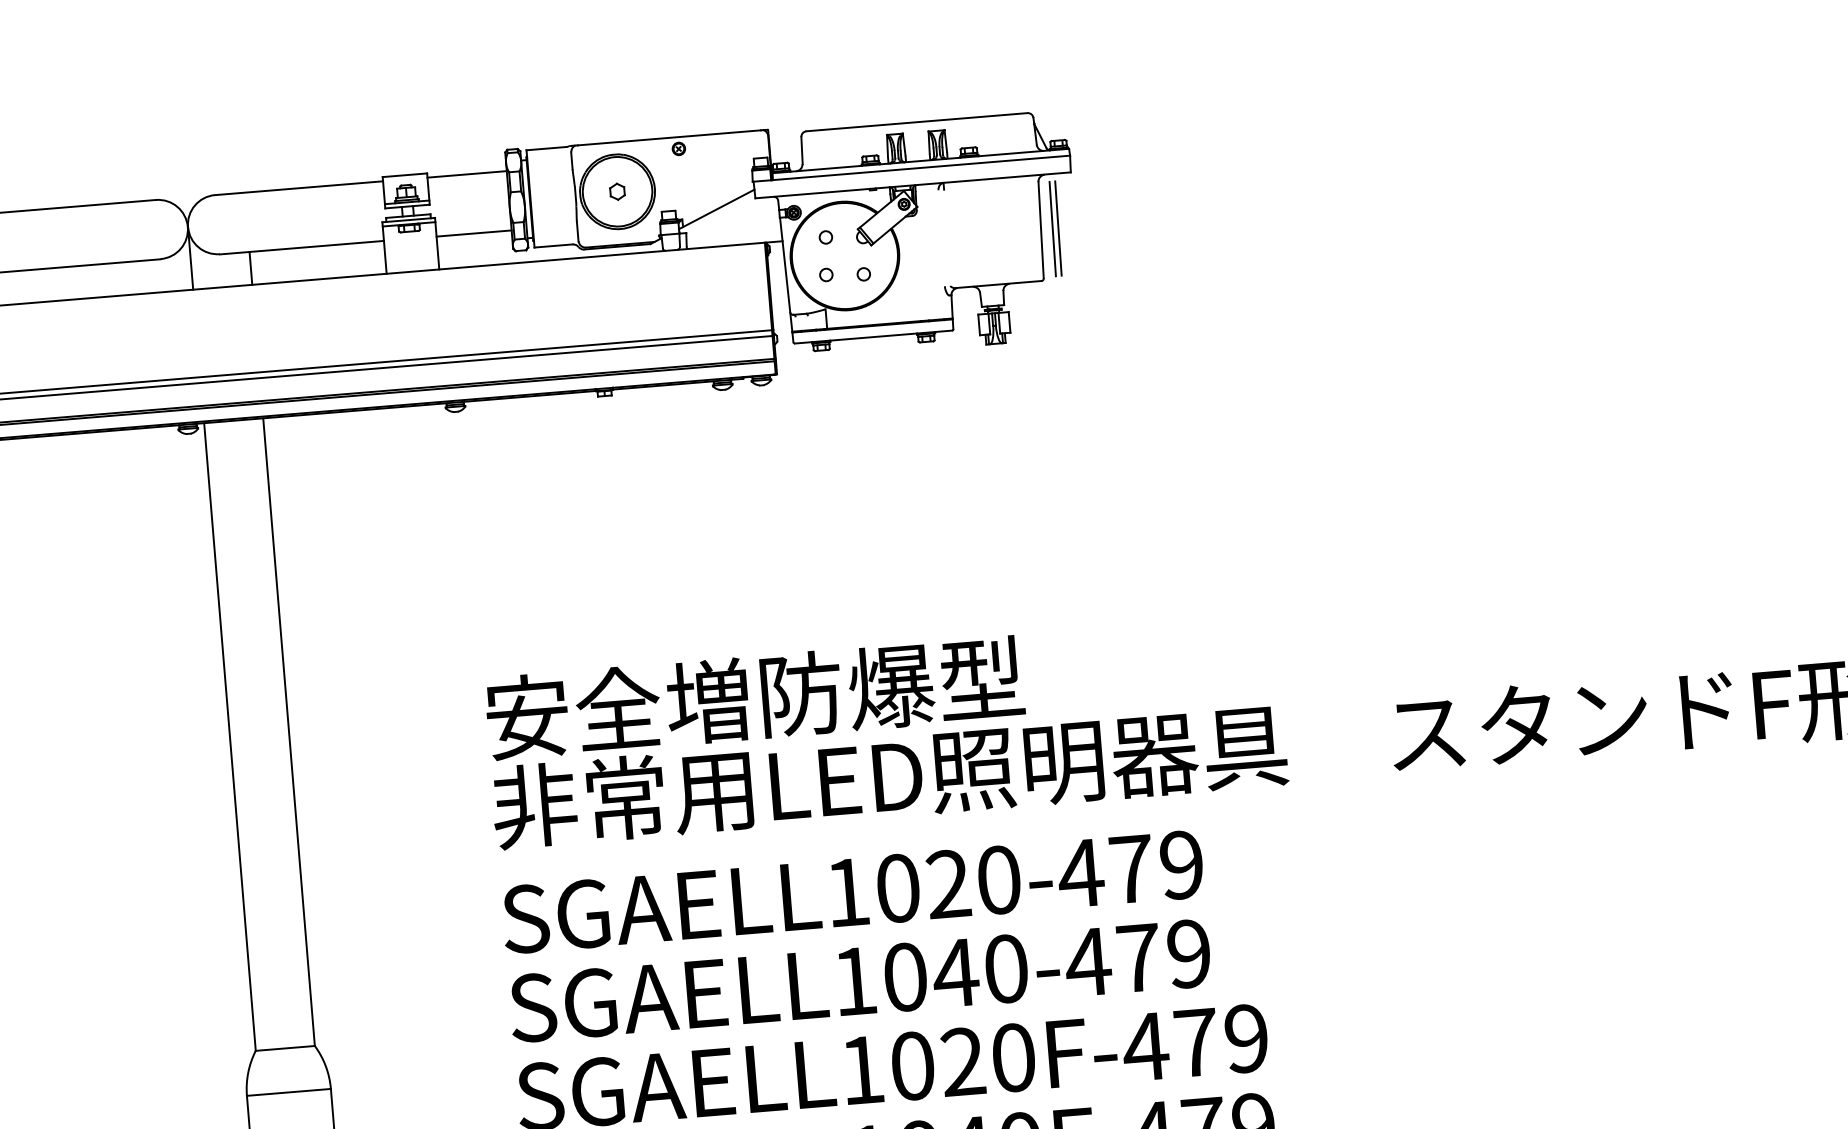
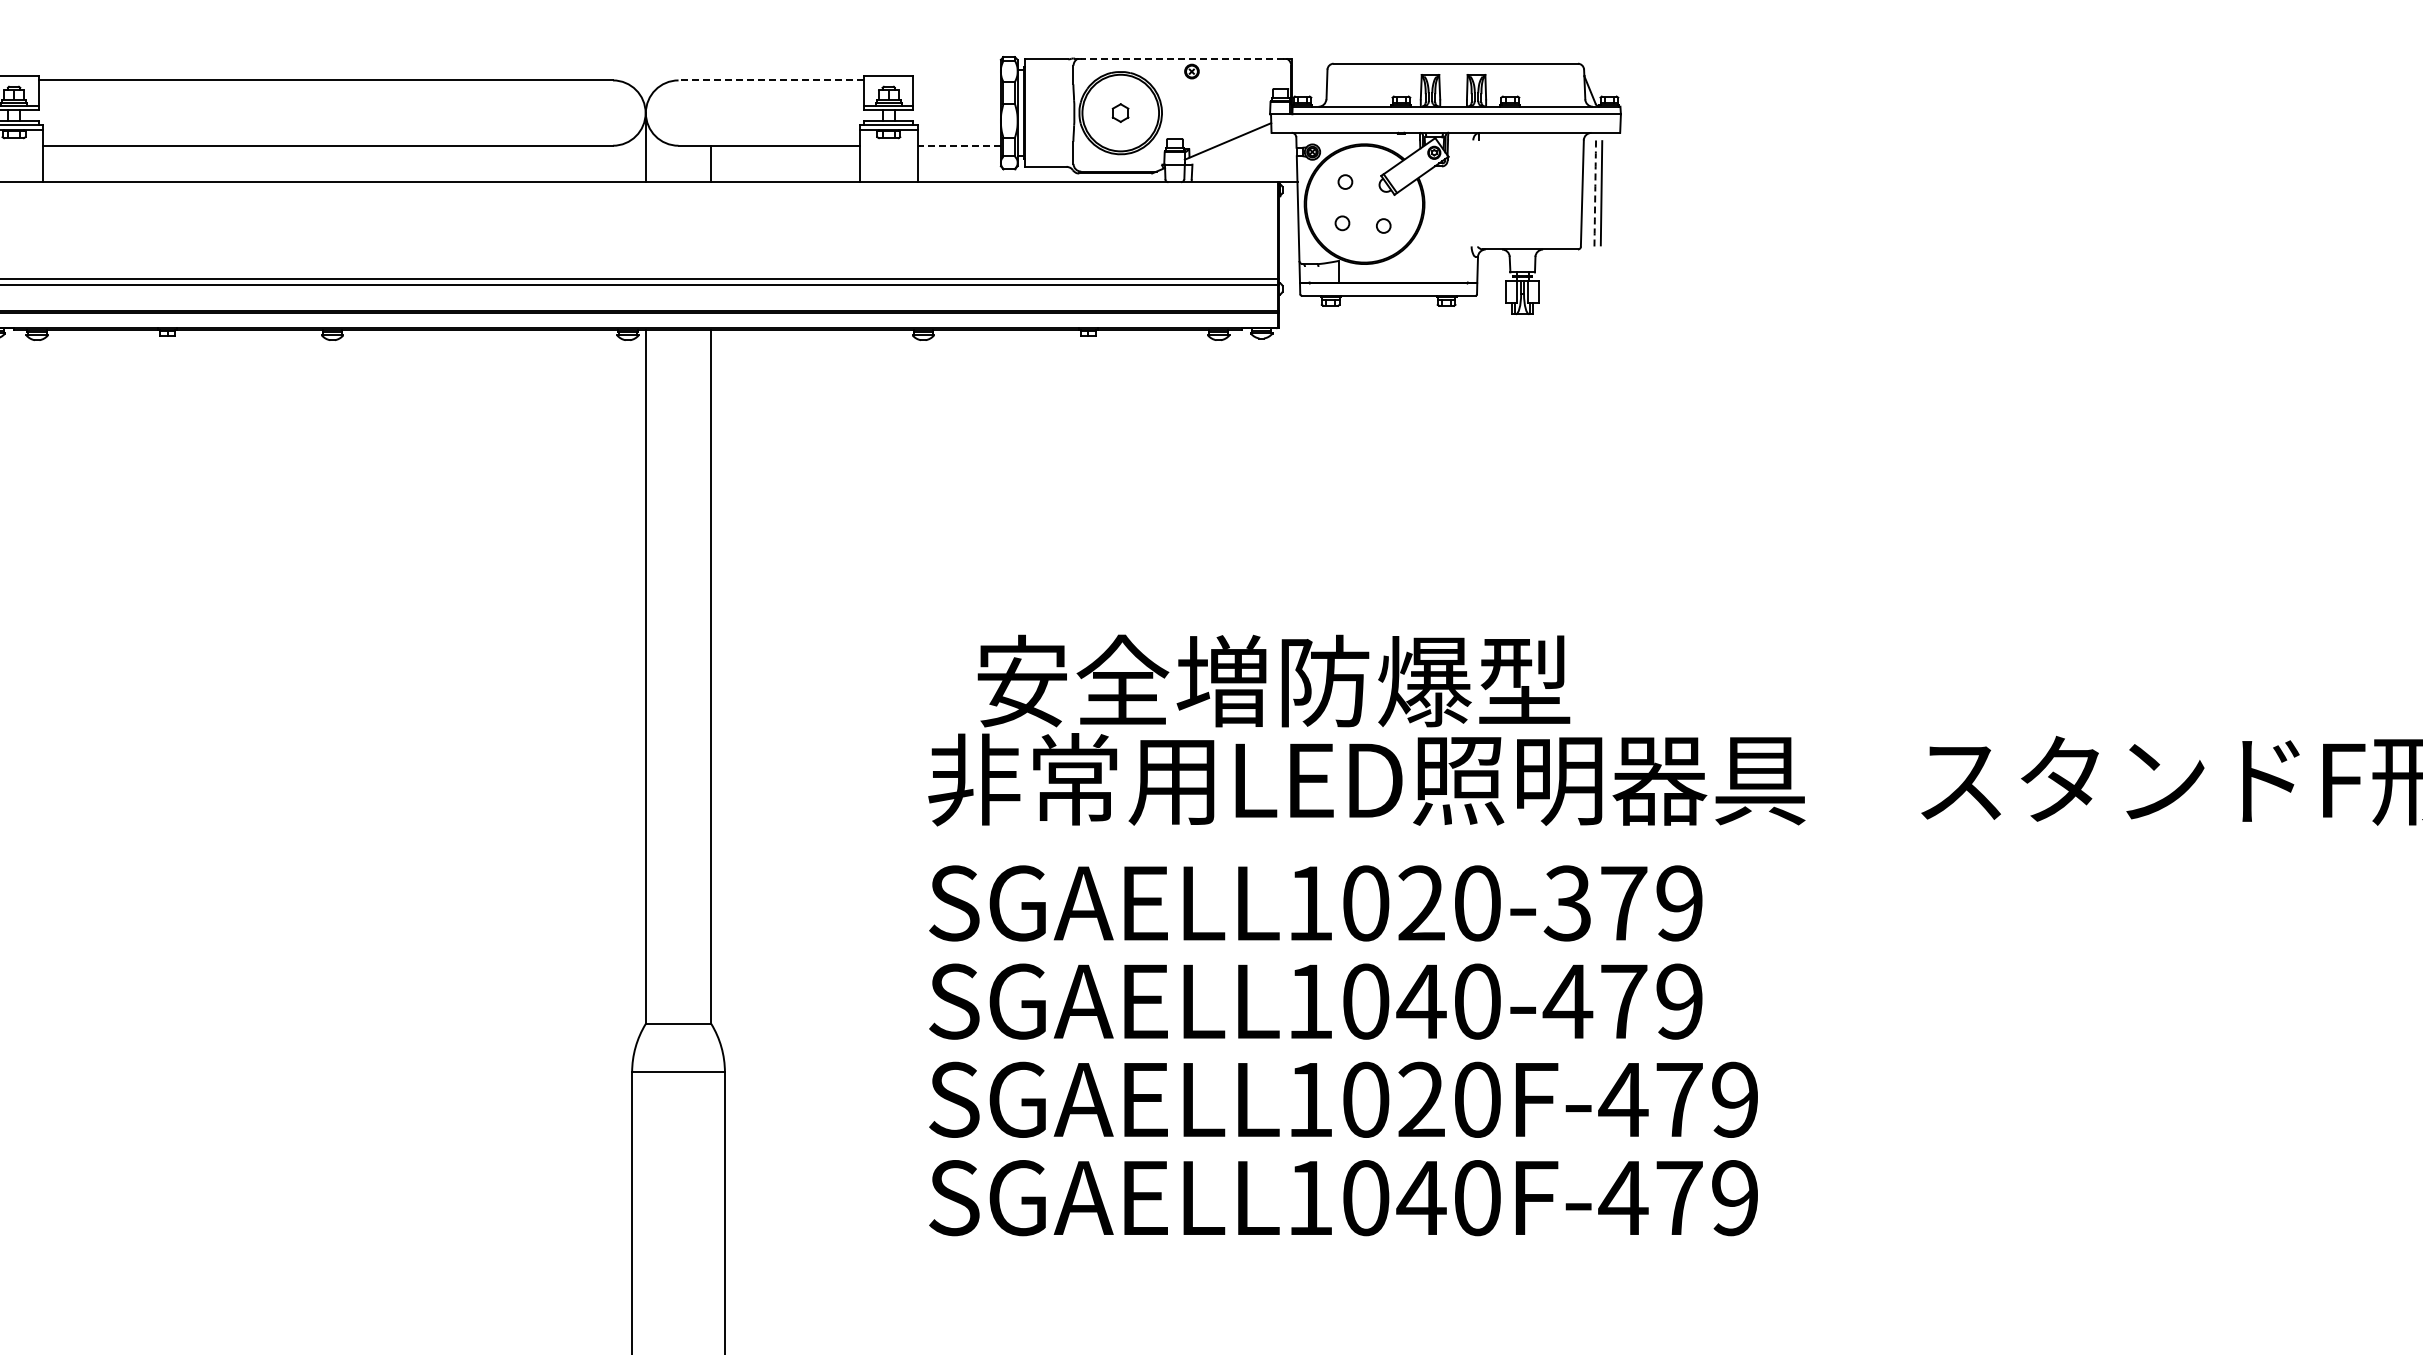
line: (668, 137) -> (1181, 58), solid -> dashed
line: (466, 174) -> (956, 80), removed
line: (299, 188) -> (771, 80), solid -> dashed
arc: (1053, 229) -> (1595, 193), solid -> dashed
line: (473, 233) -> (958, 145), solid -> dashed
text: (754, 697) -> (1273, 680), moved
text: (1080, 873) -> (1567, 903), SGAELL1020-479 -> SGAELL1020-379

